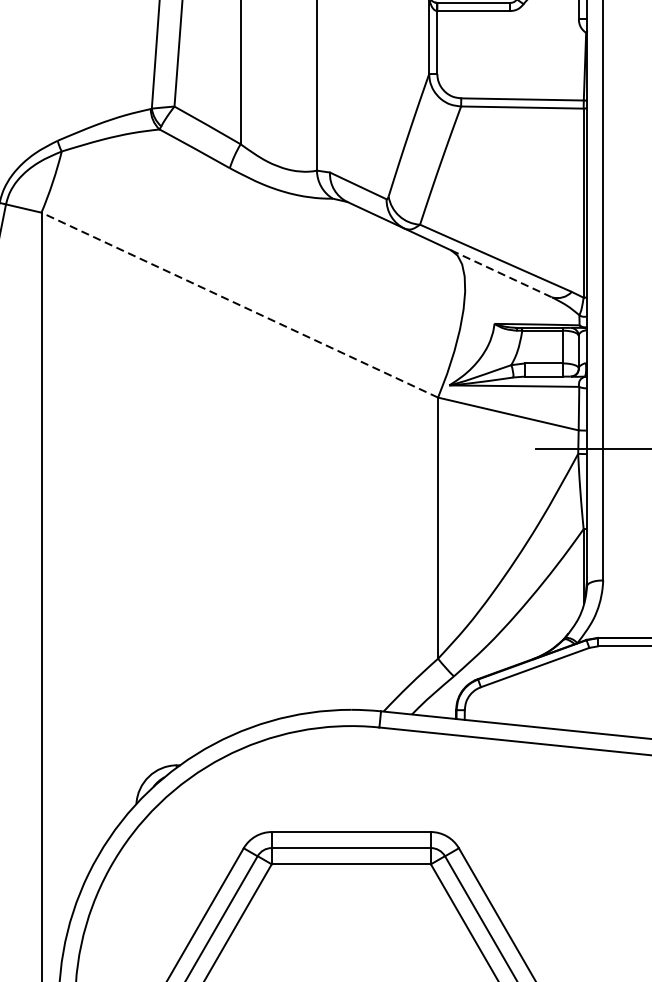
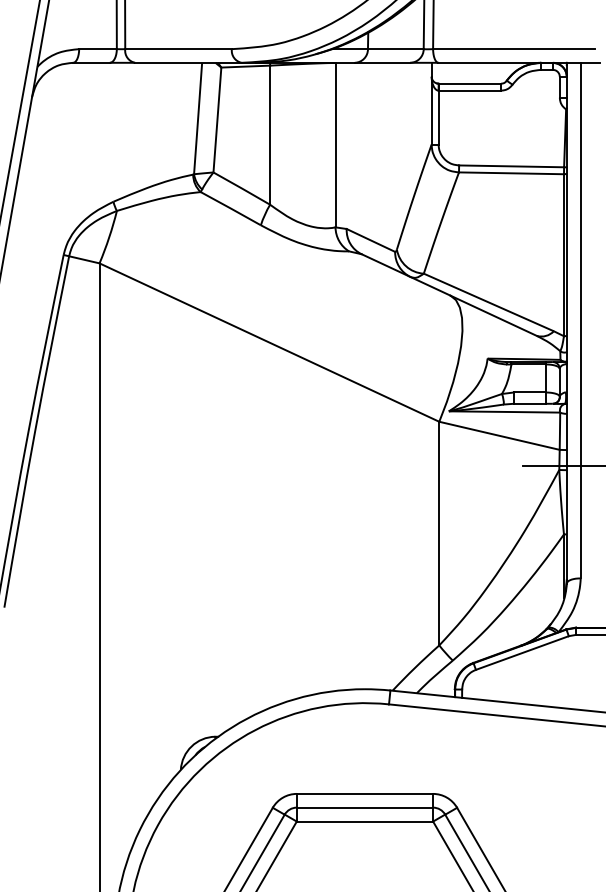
line: (501, 273) -> (493, 315), dashed -> solid
line: (238, 305) -> (268, 342), dashed -> solid

